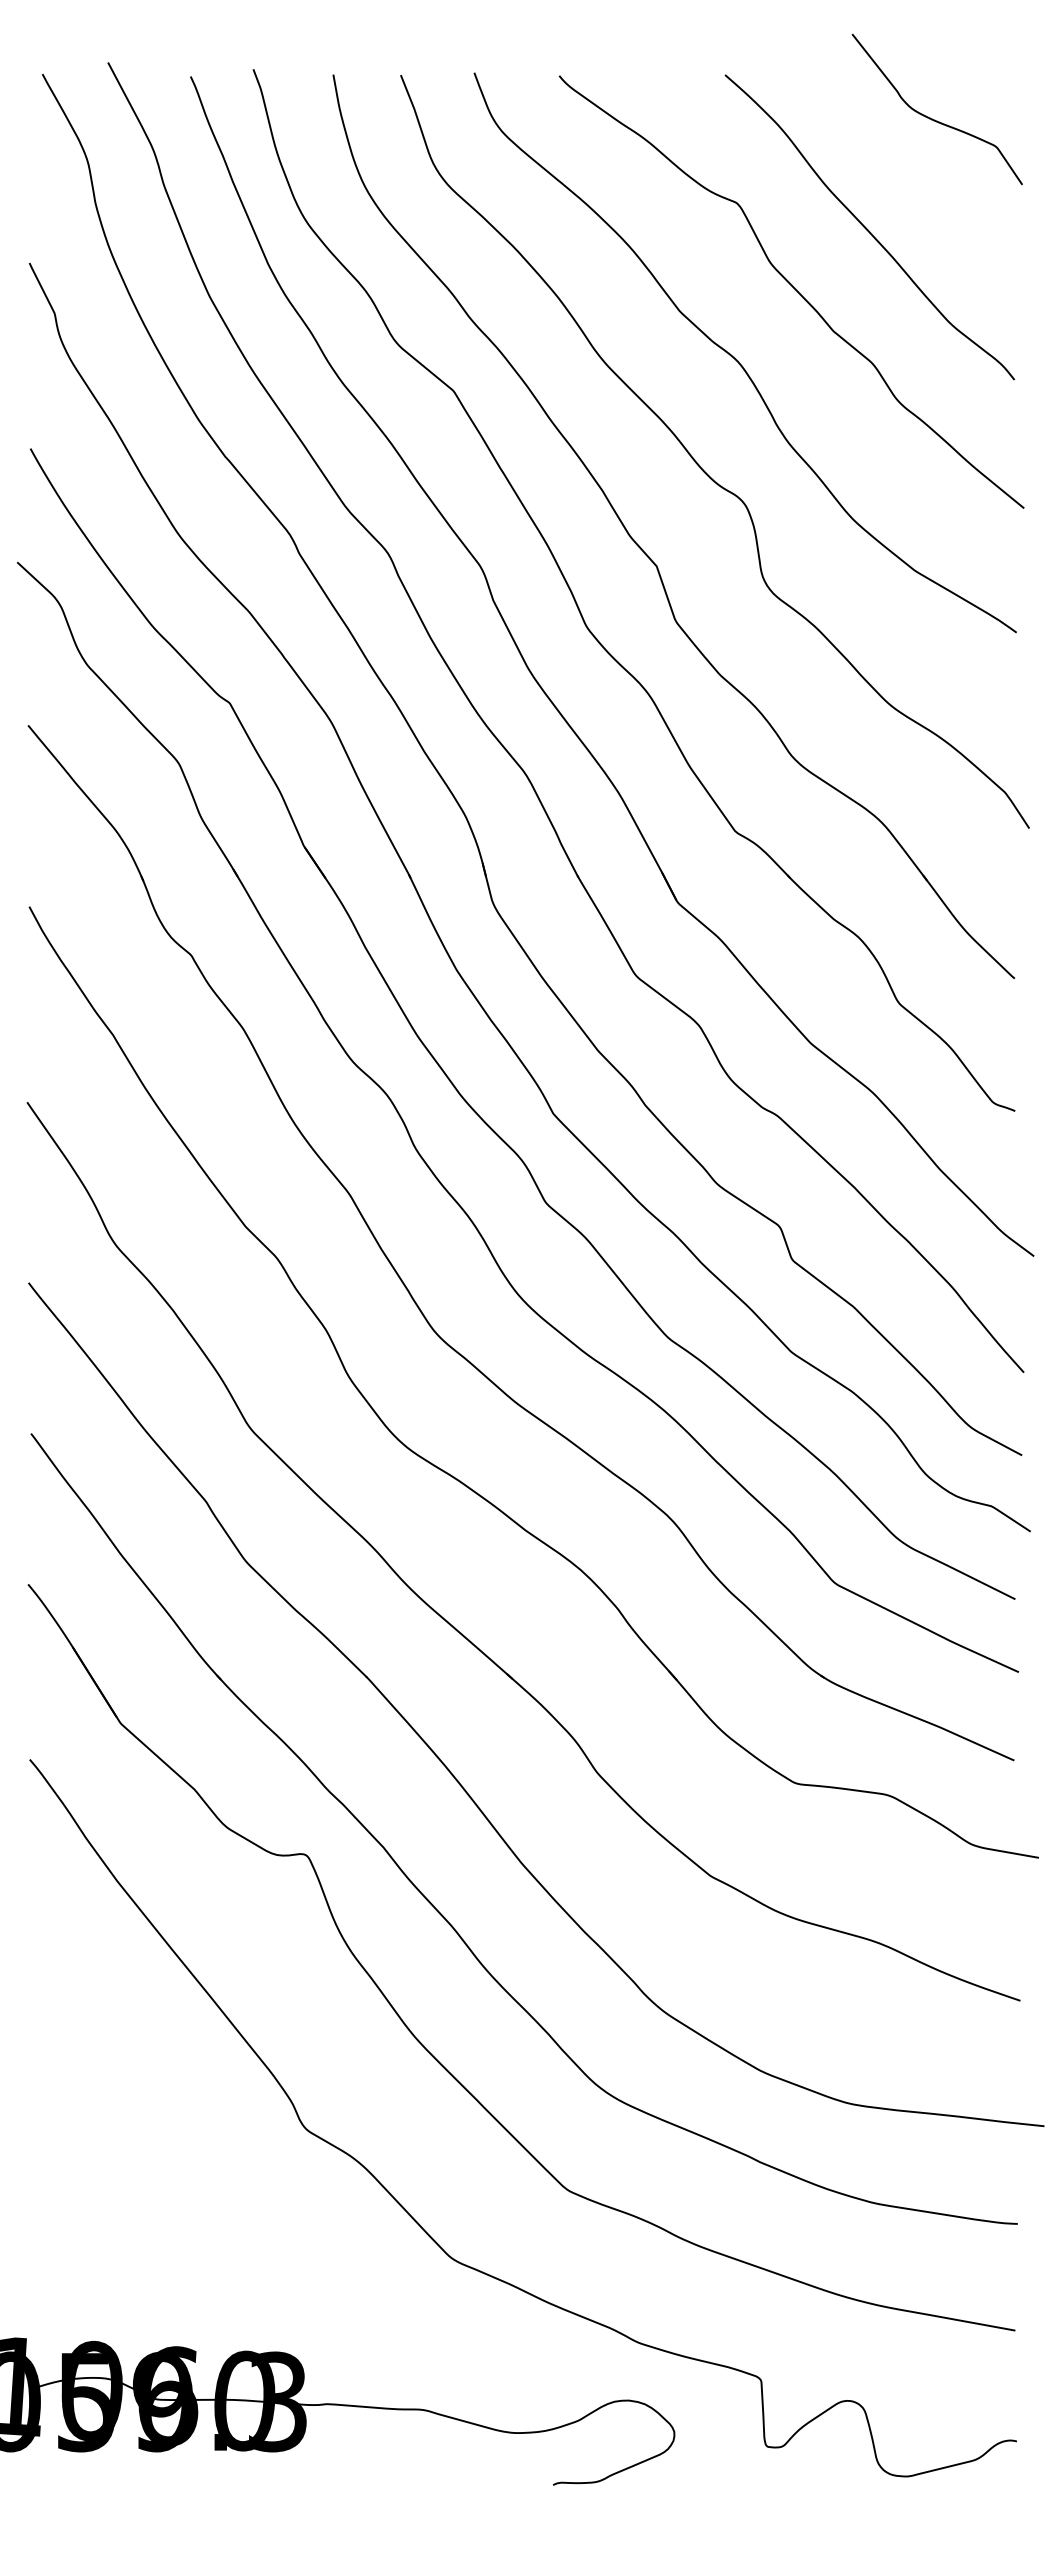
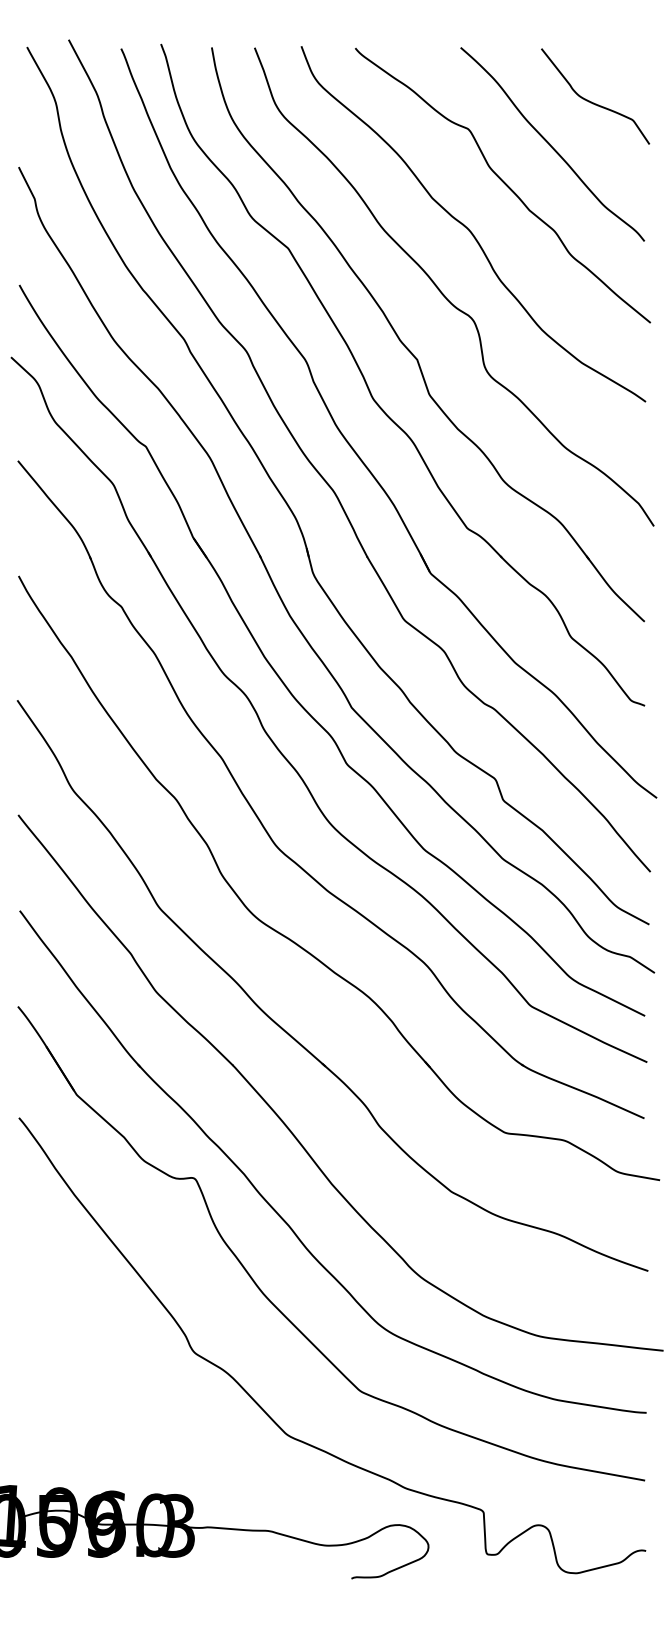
curve: (935, 118) -> (594, 102), moved

